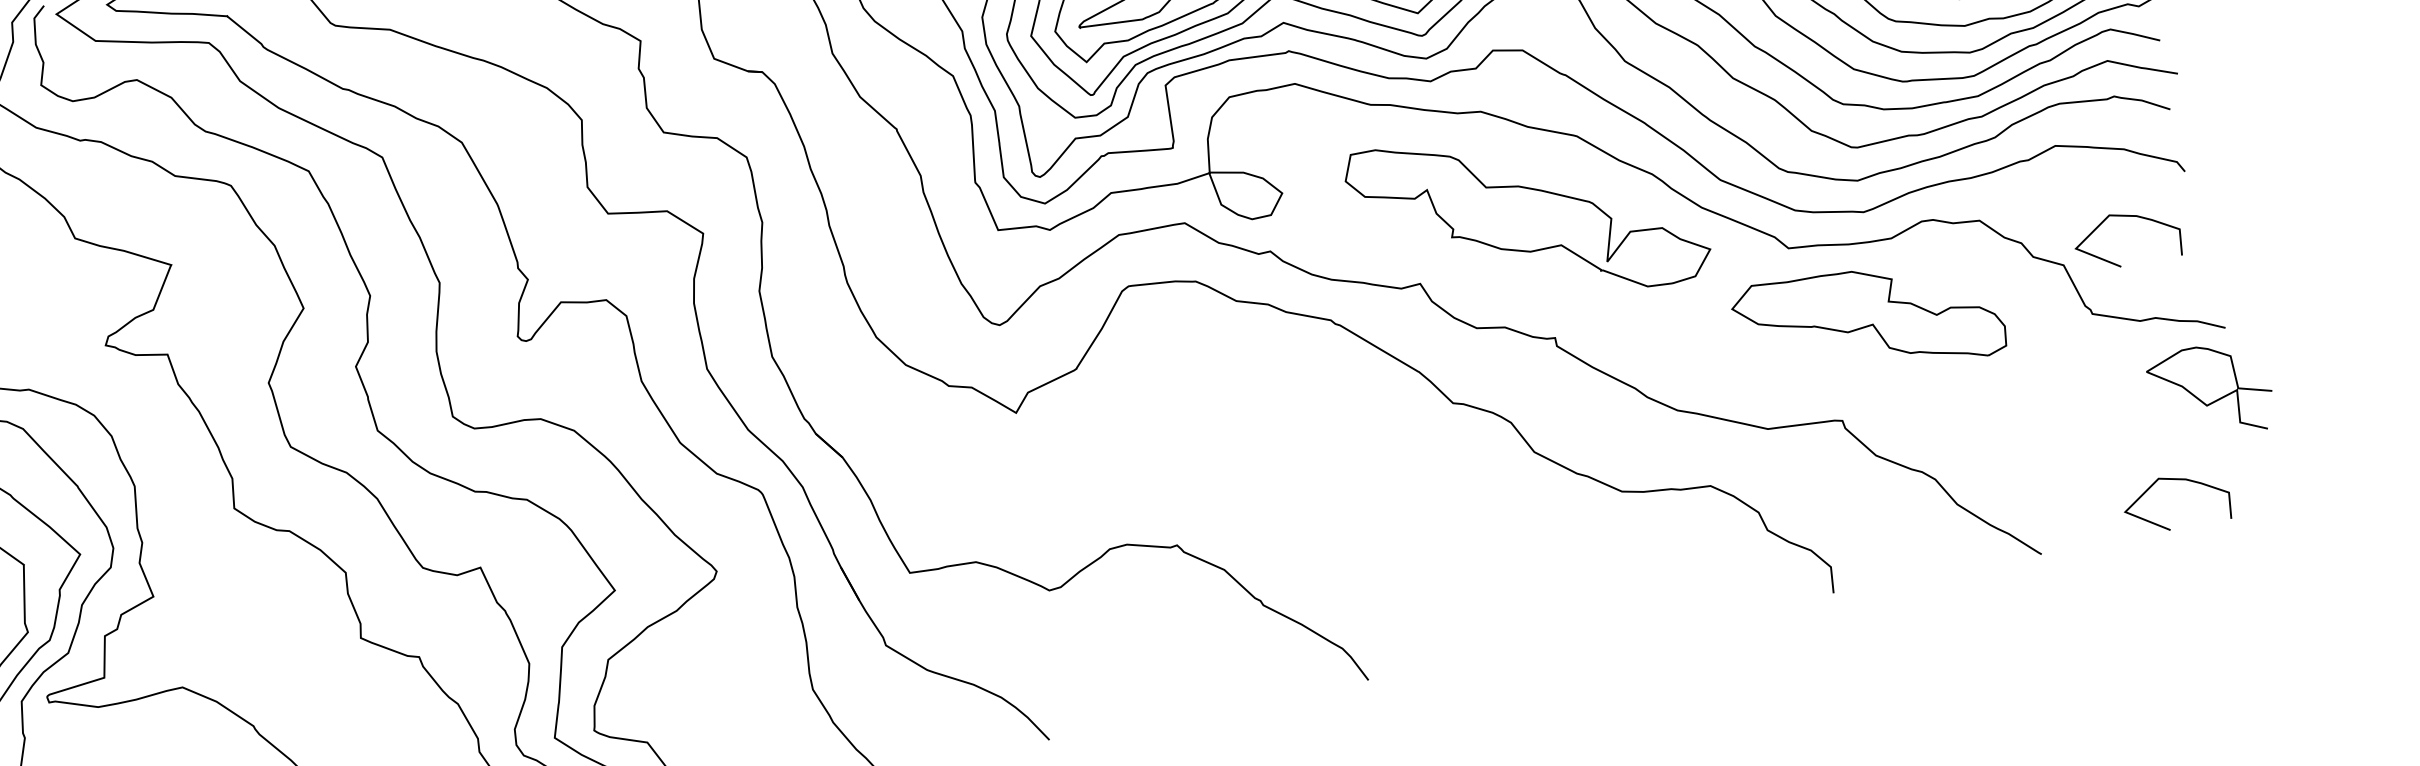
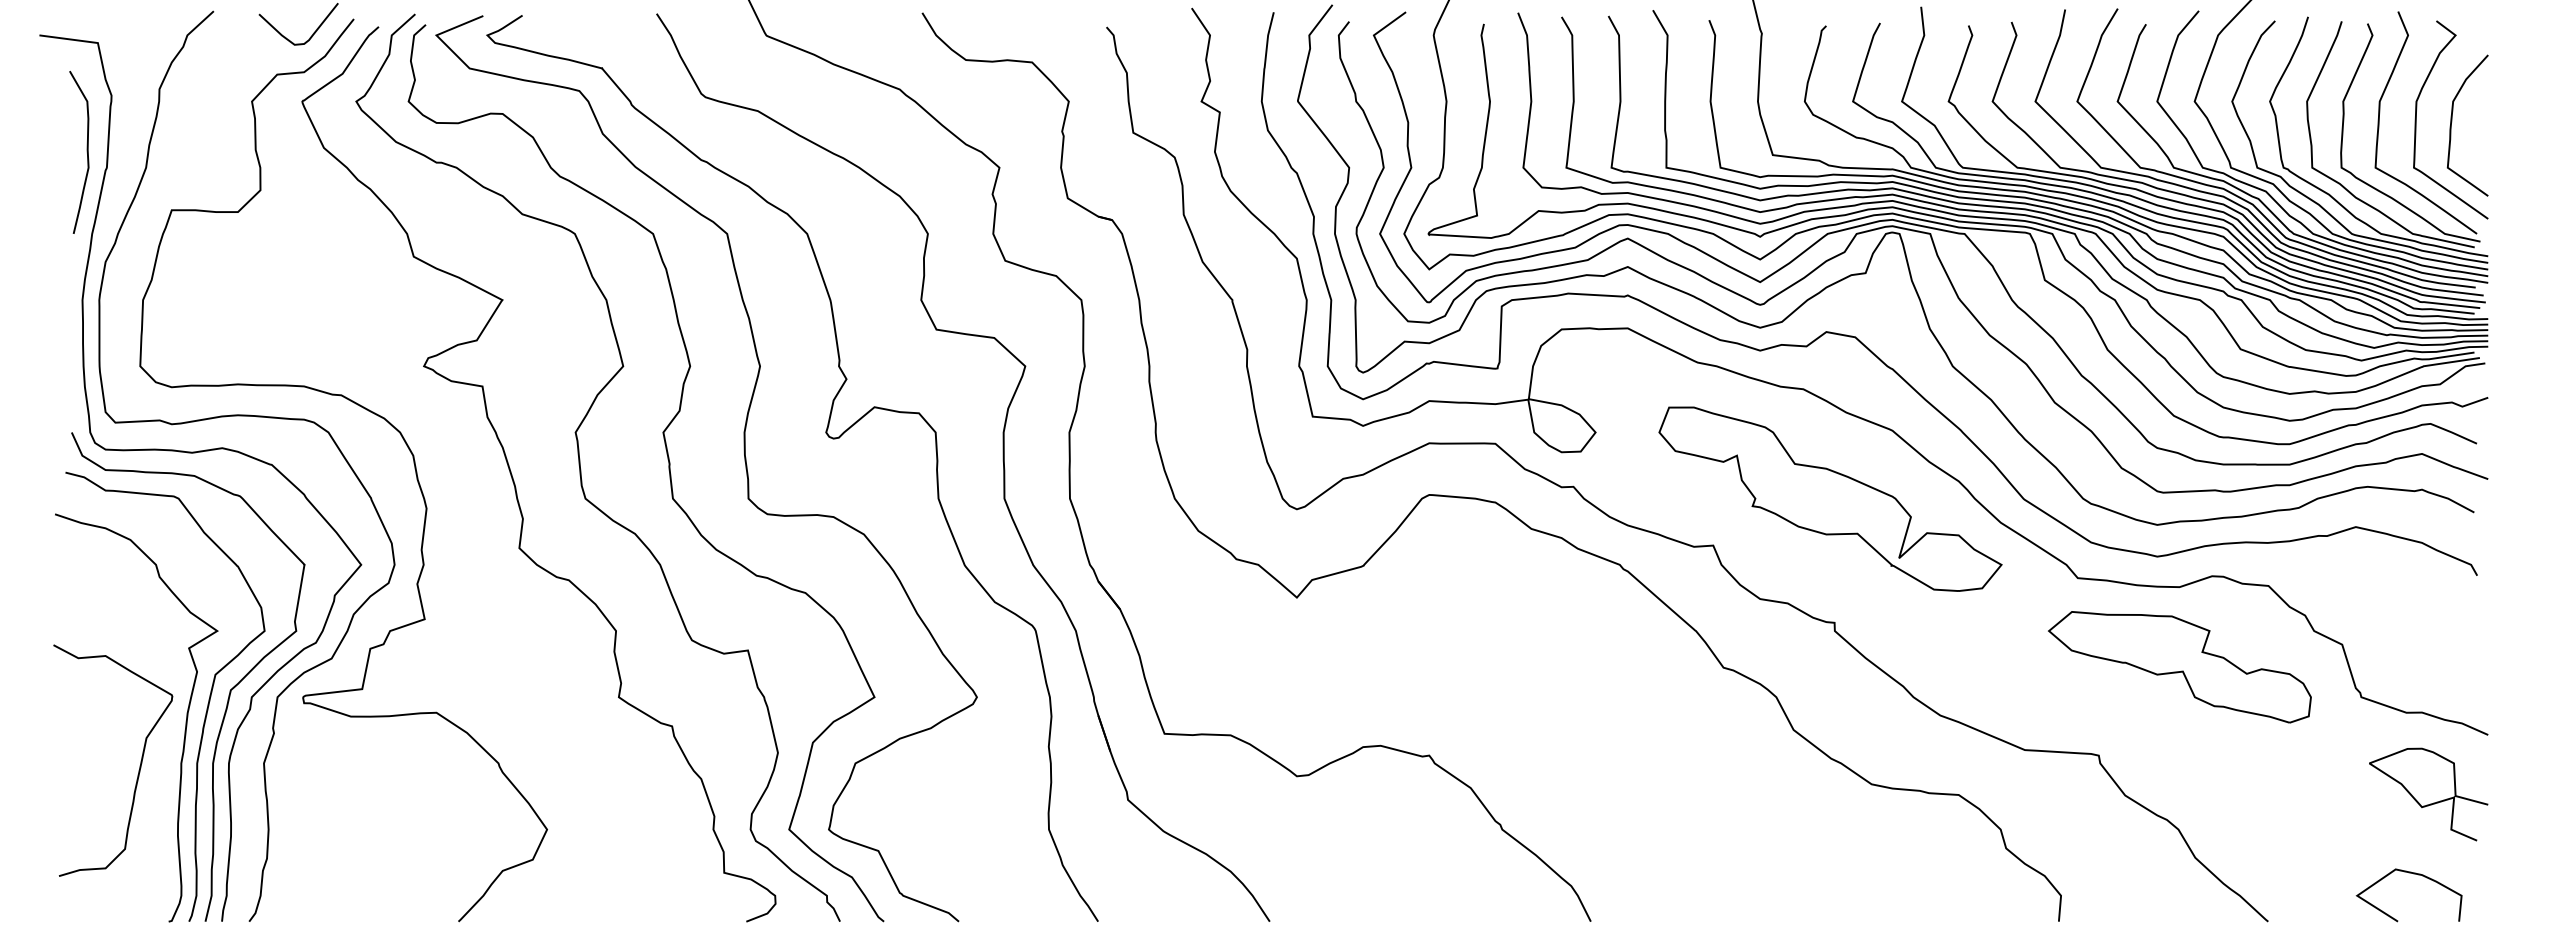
curve: (2127, 217) -> (2413, 609), removed
part: (1868, 321) -> (2179, 667), moved
curve: (2214, 400) -> (2430, 803), moved

